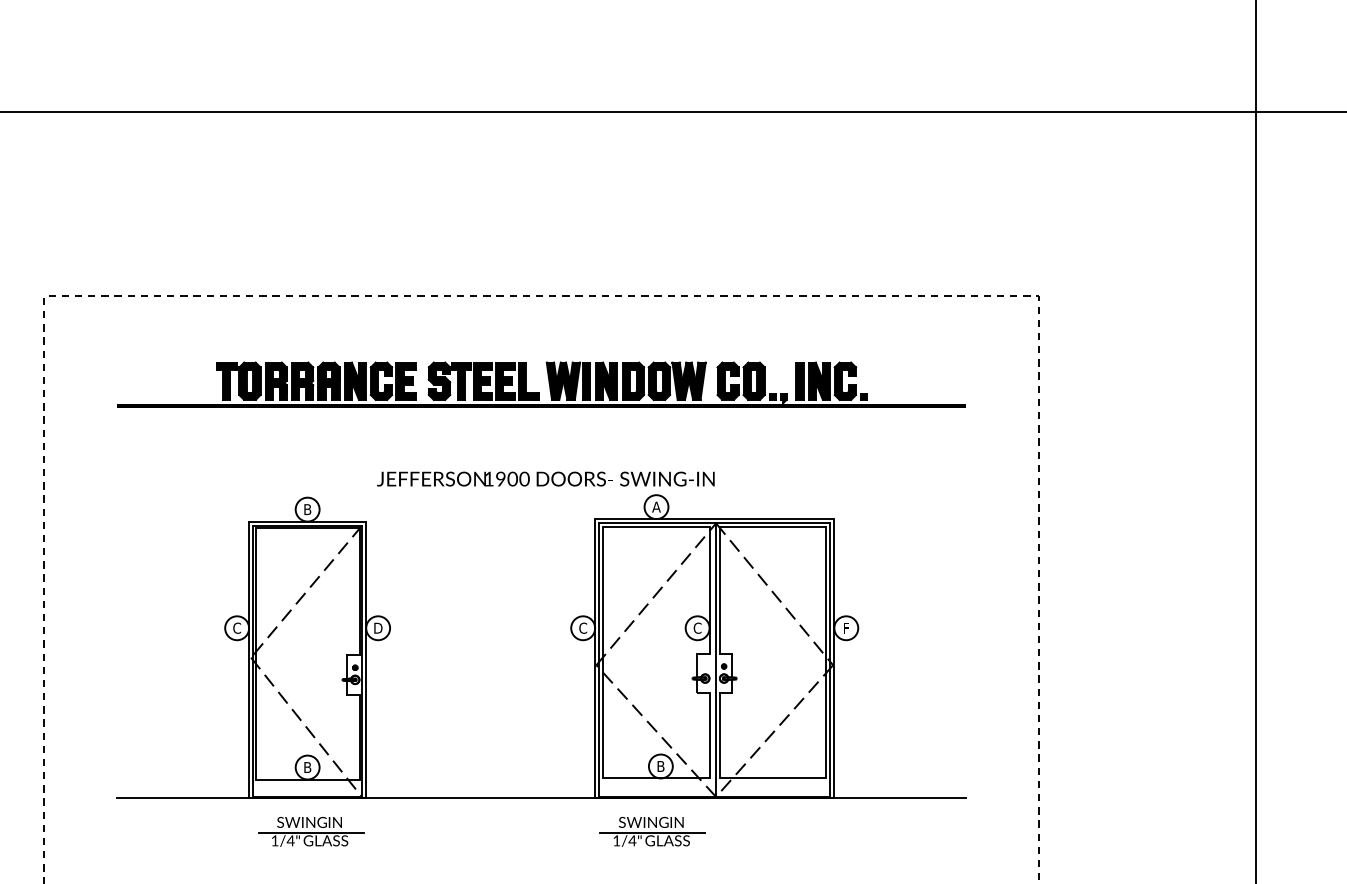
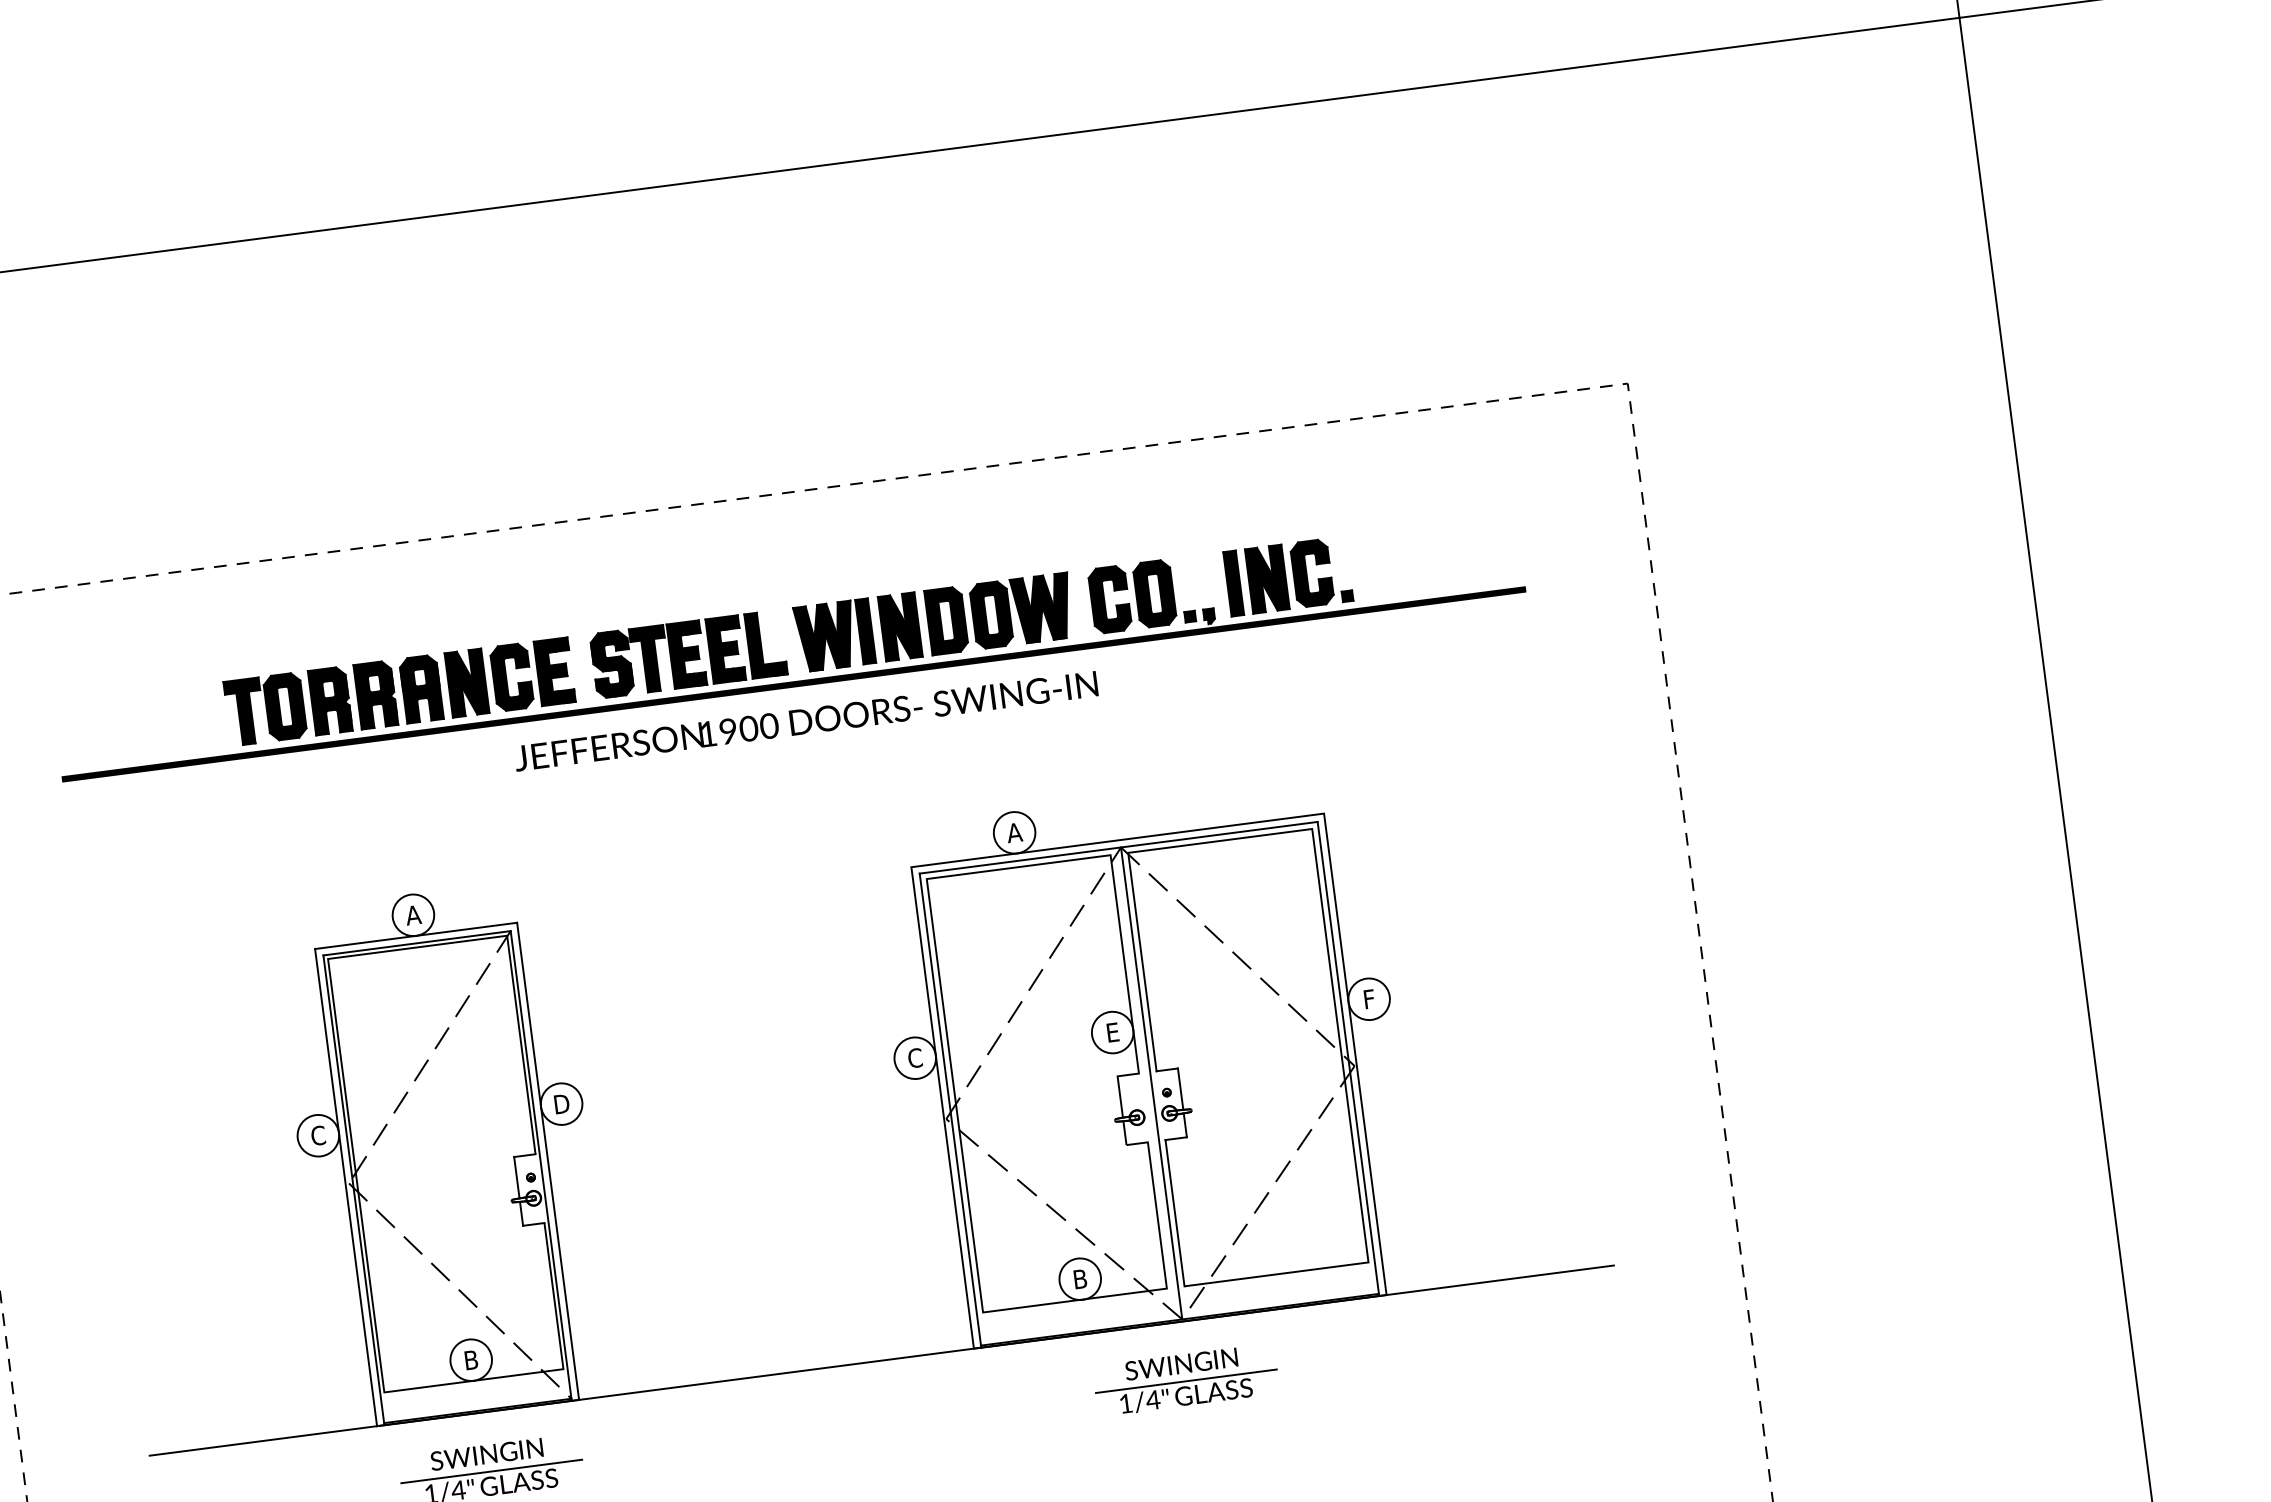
text: (545, 478) -> (805, 720), moved
text: (307, 509) -> (413, 915), B -> A
text: (697, 627) -> (1112, 1031), C -> E
part: (652, 831) -> (1185, 1379), moved

